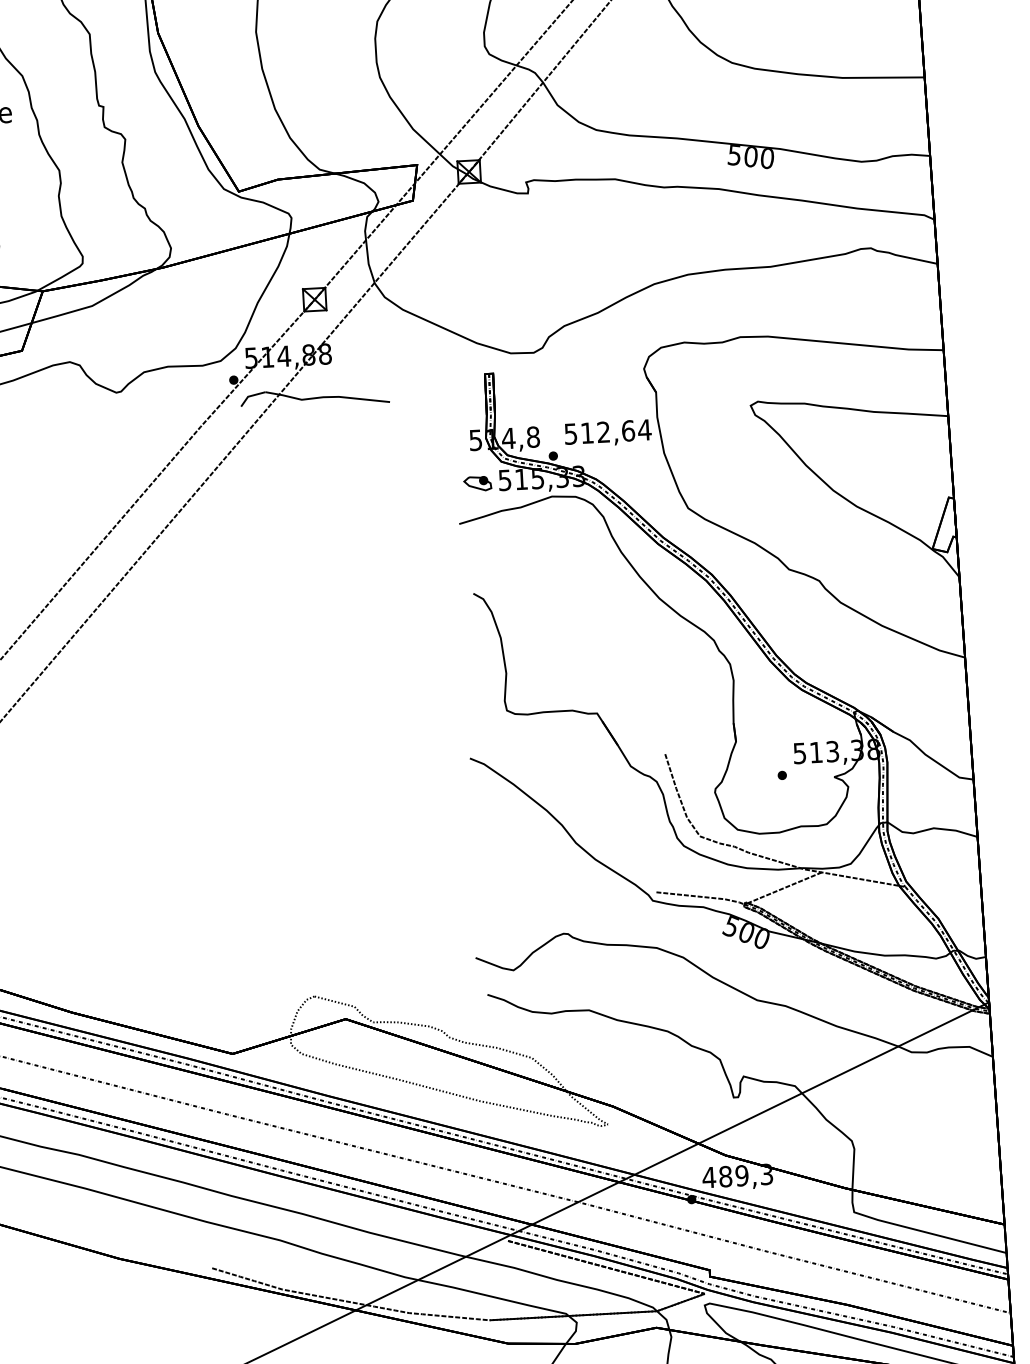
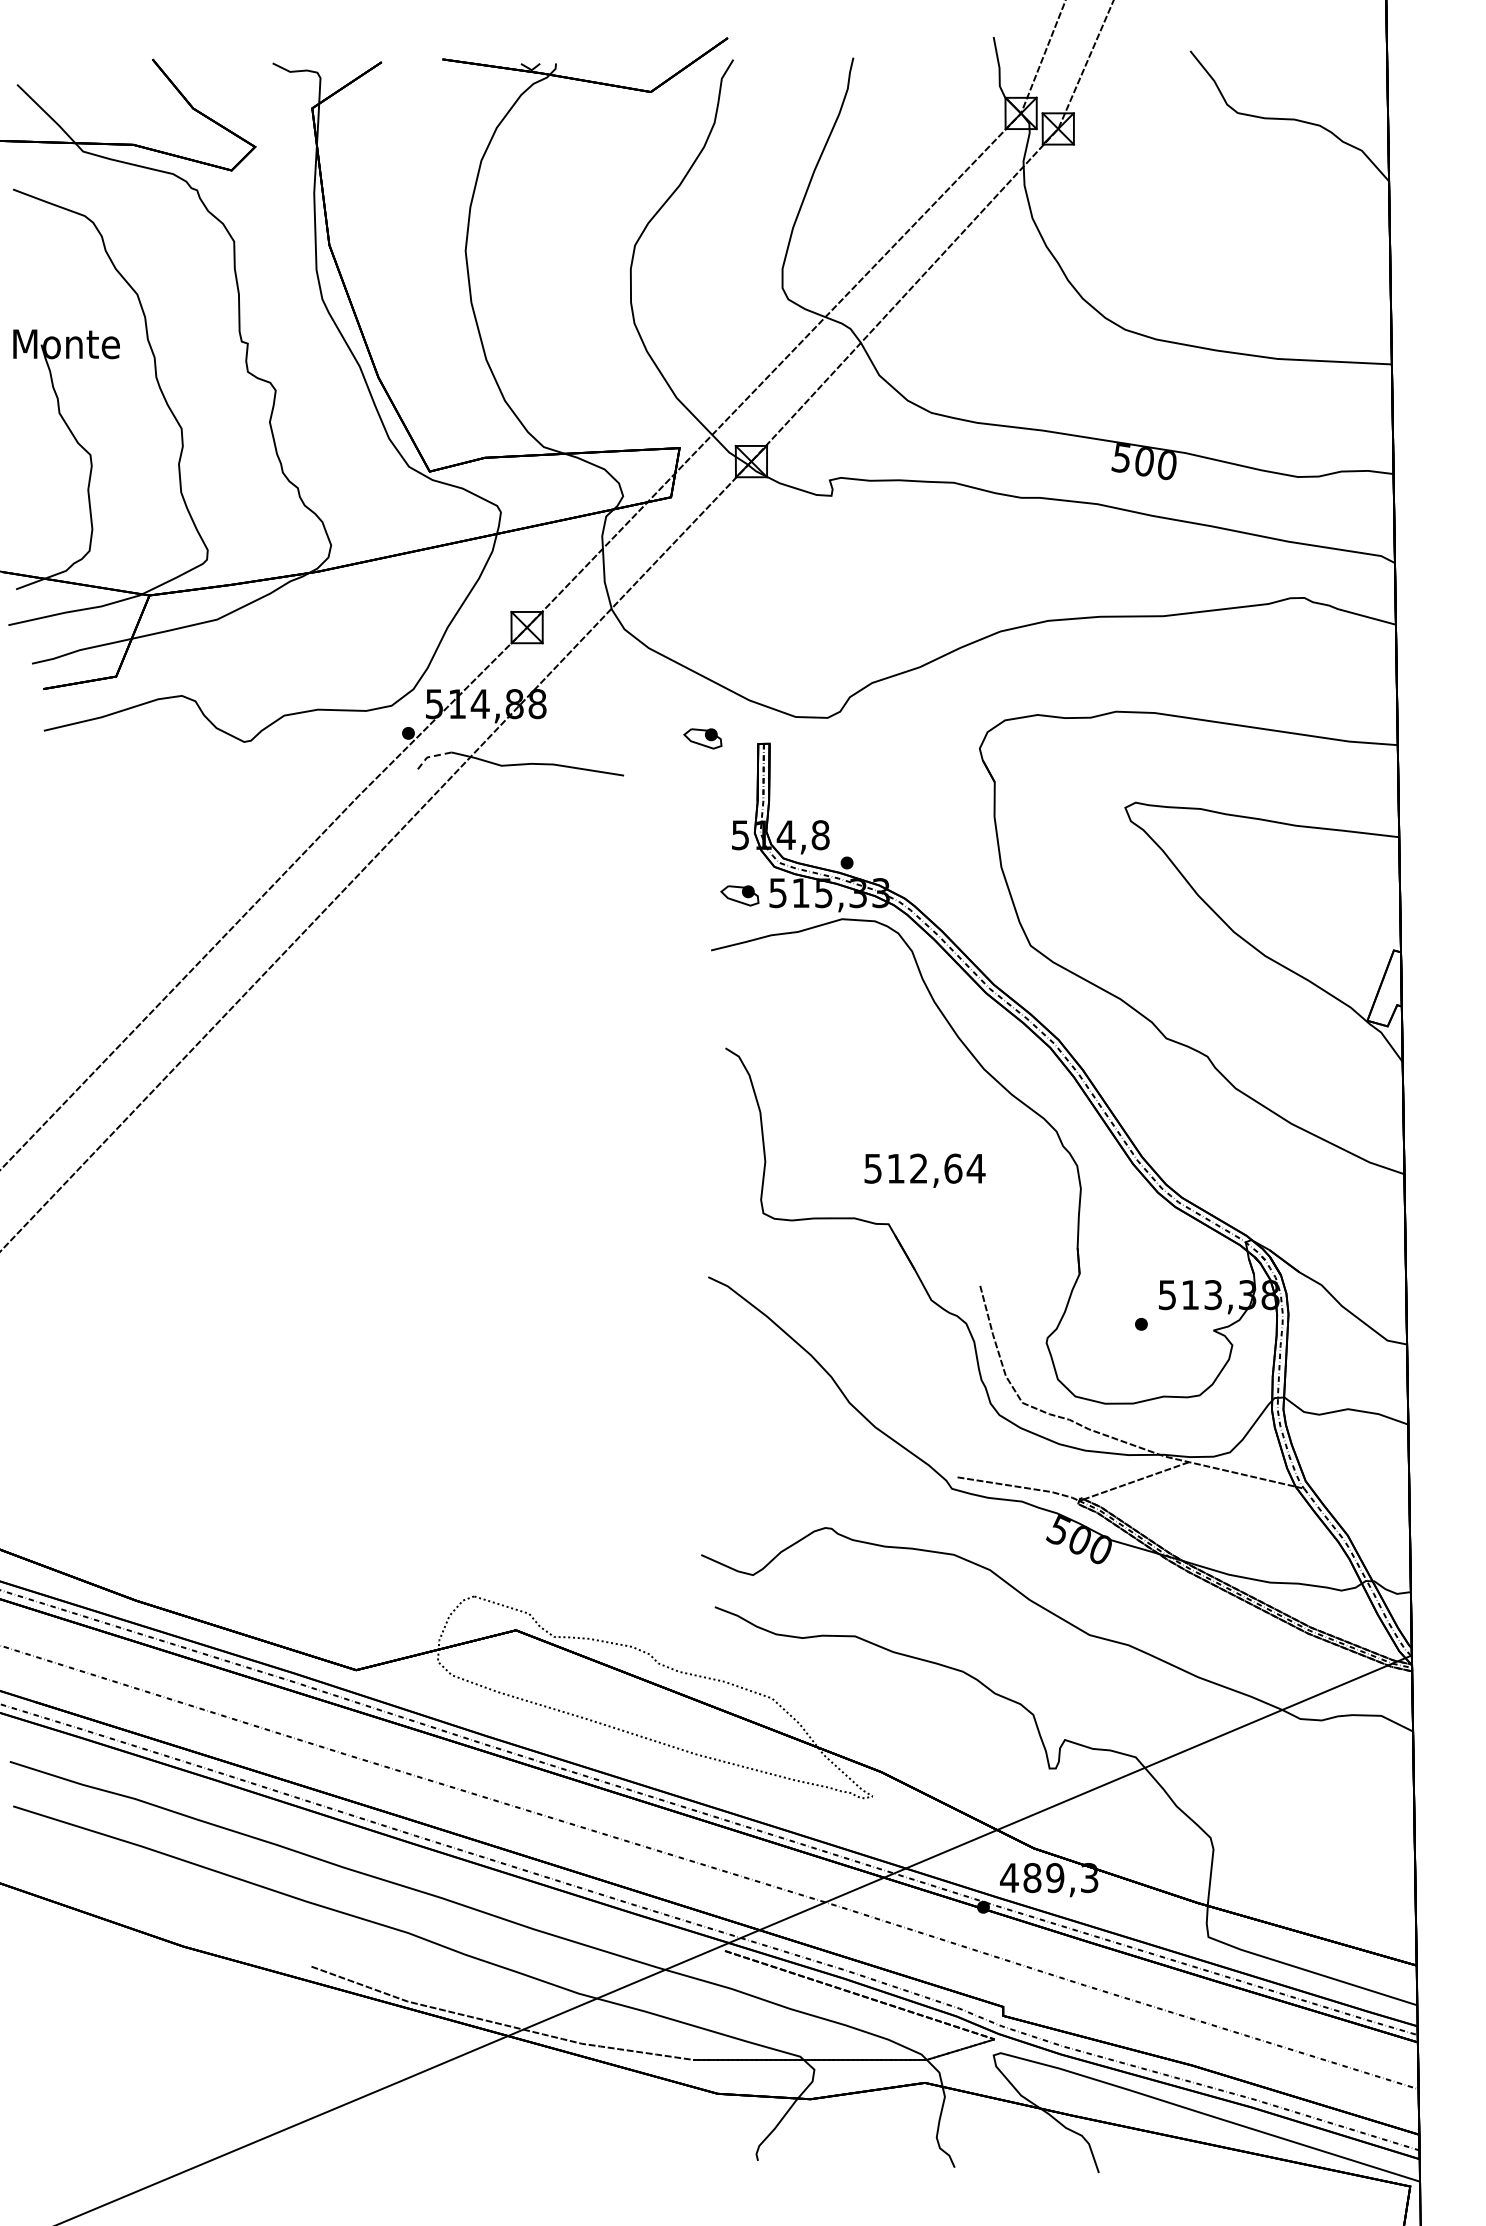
part: (444, 372) -> (702, 738), added
line: (250, 395) -> (430, 756), solid -> dashed
text: (607, 433) -> (924, 1170), moved

